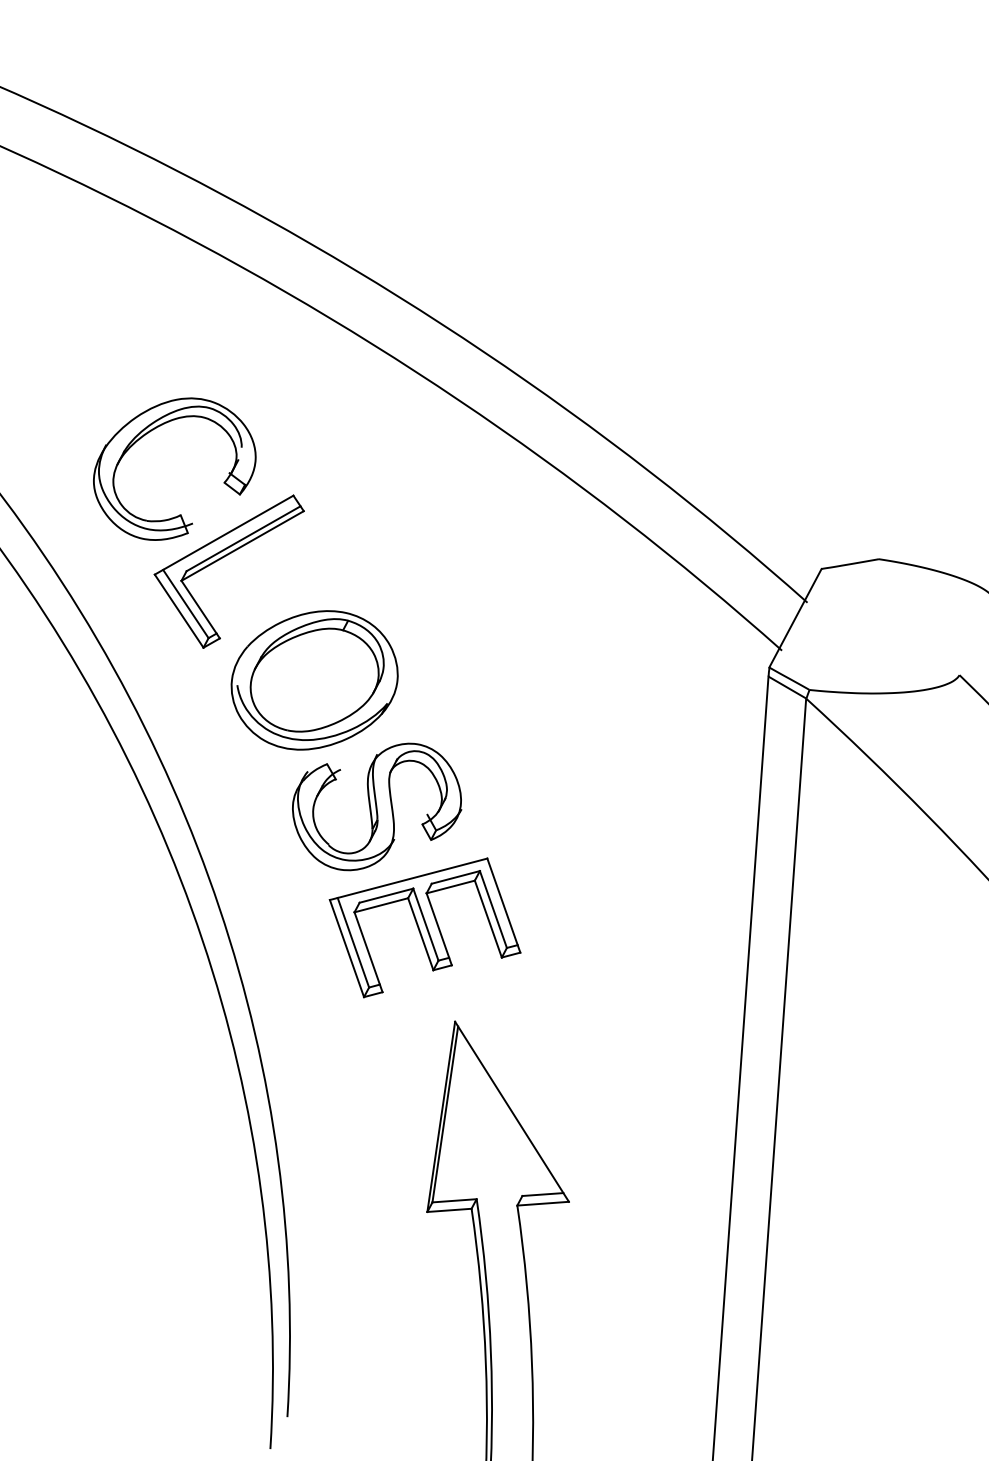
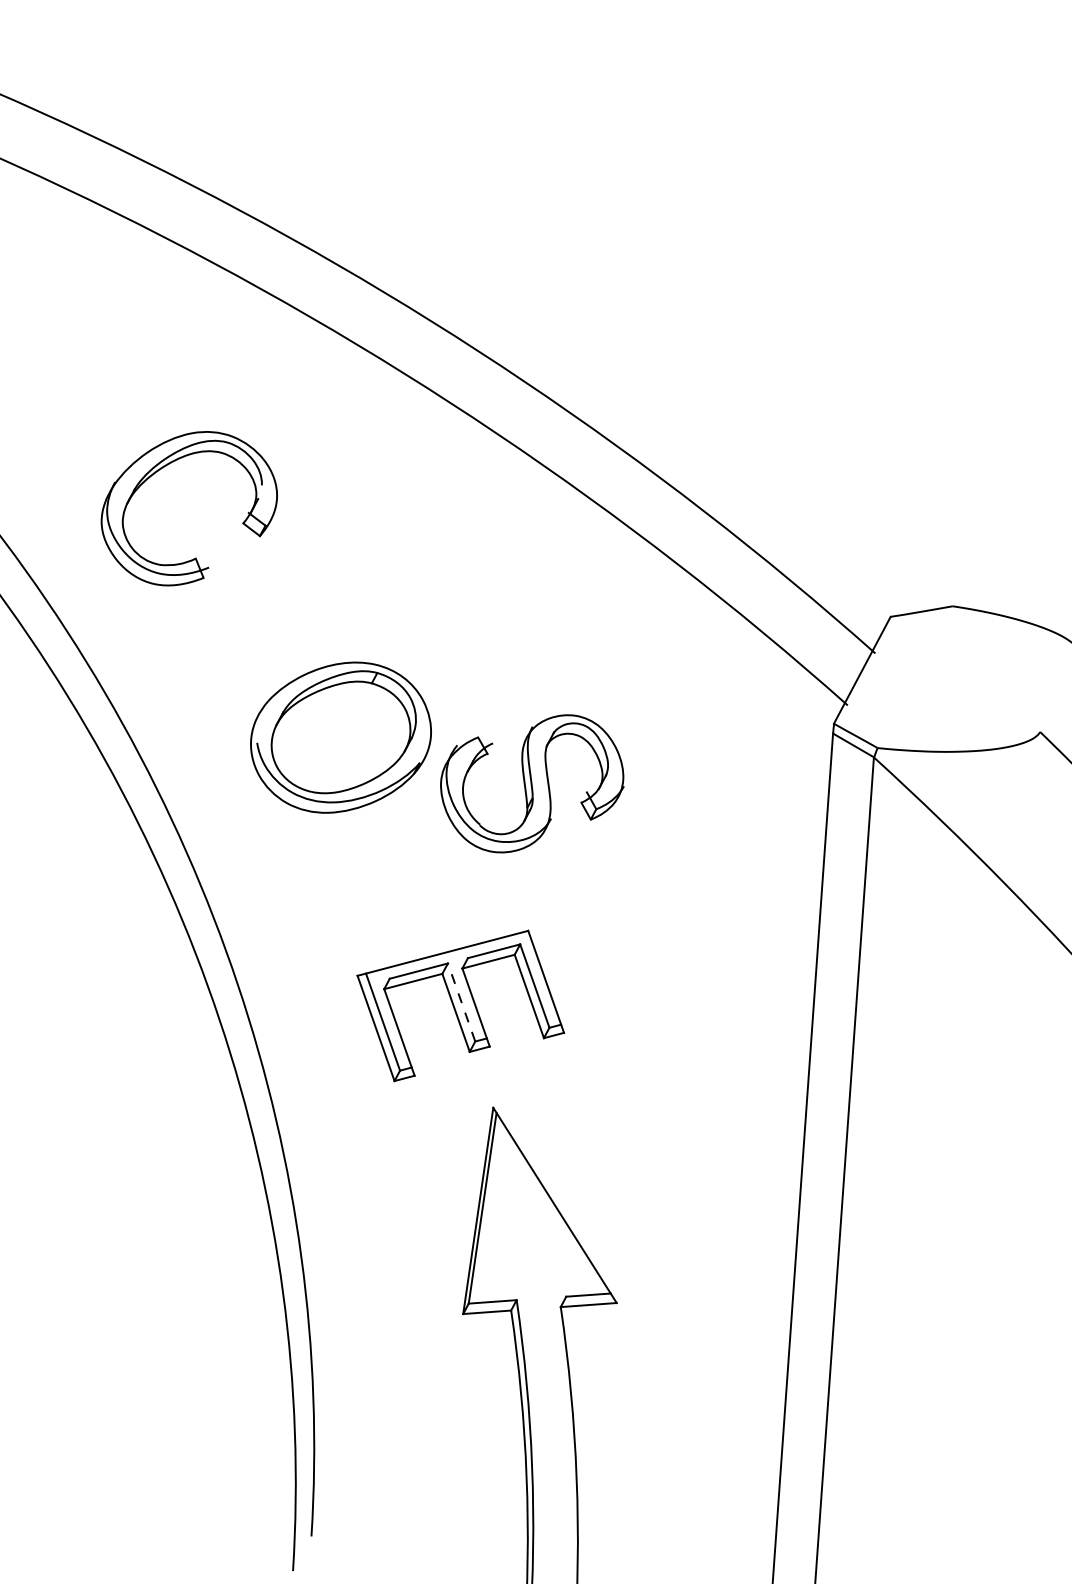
part: (221, 559) -> (240, 606), removed
part: (377, 806) -> (532, 783), moved
line: (425, 924) -> (461, 1002), solid -> dashed

